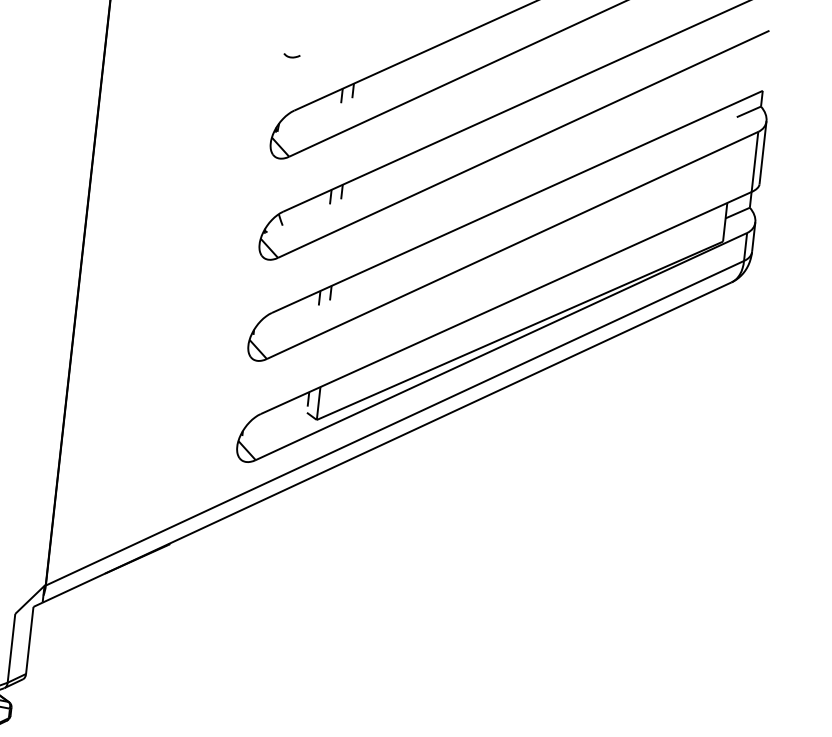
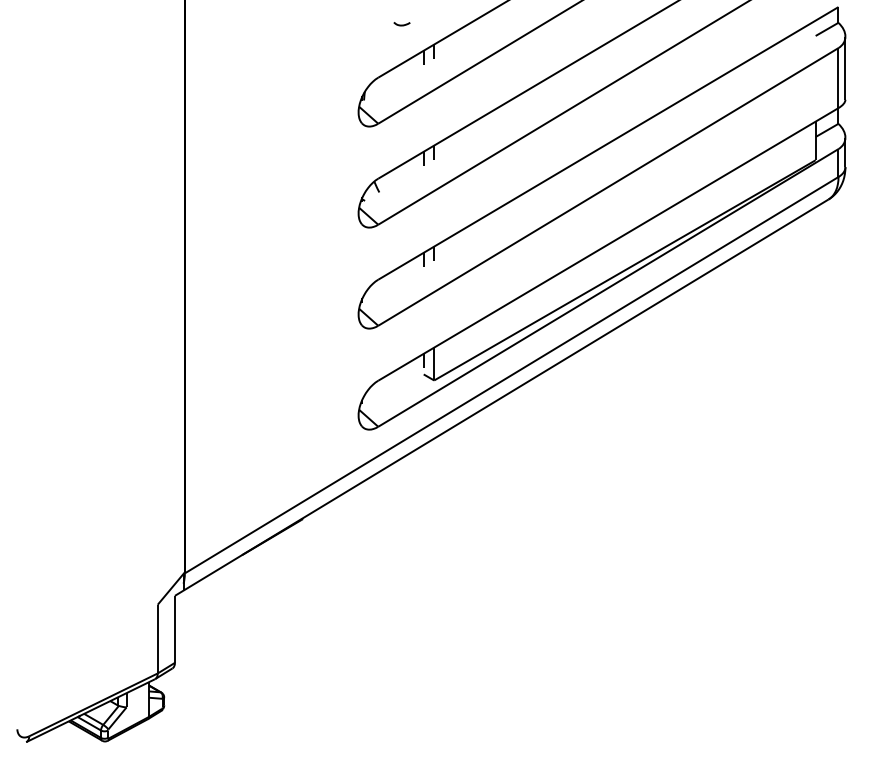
part: (291, 56) -> (401, 24), moved

